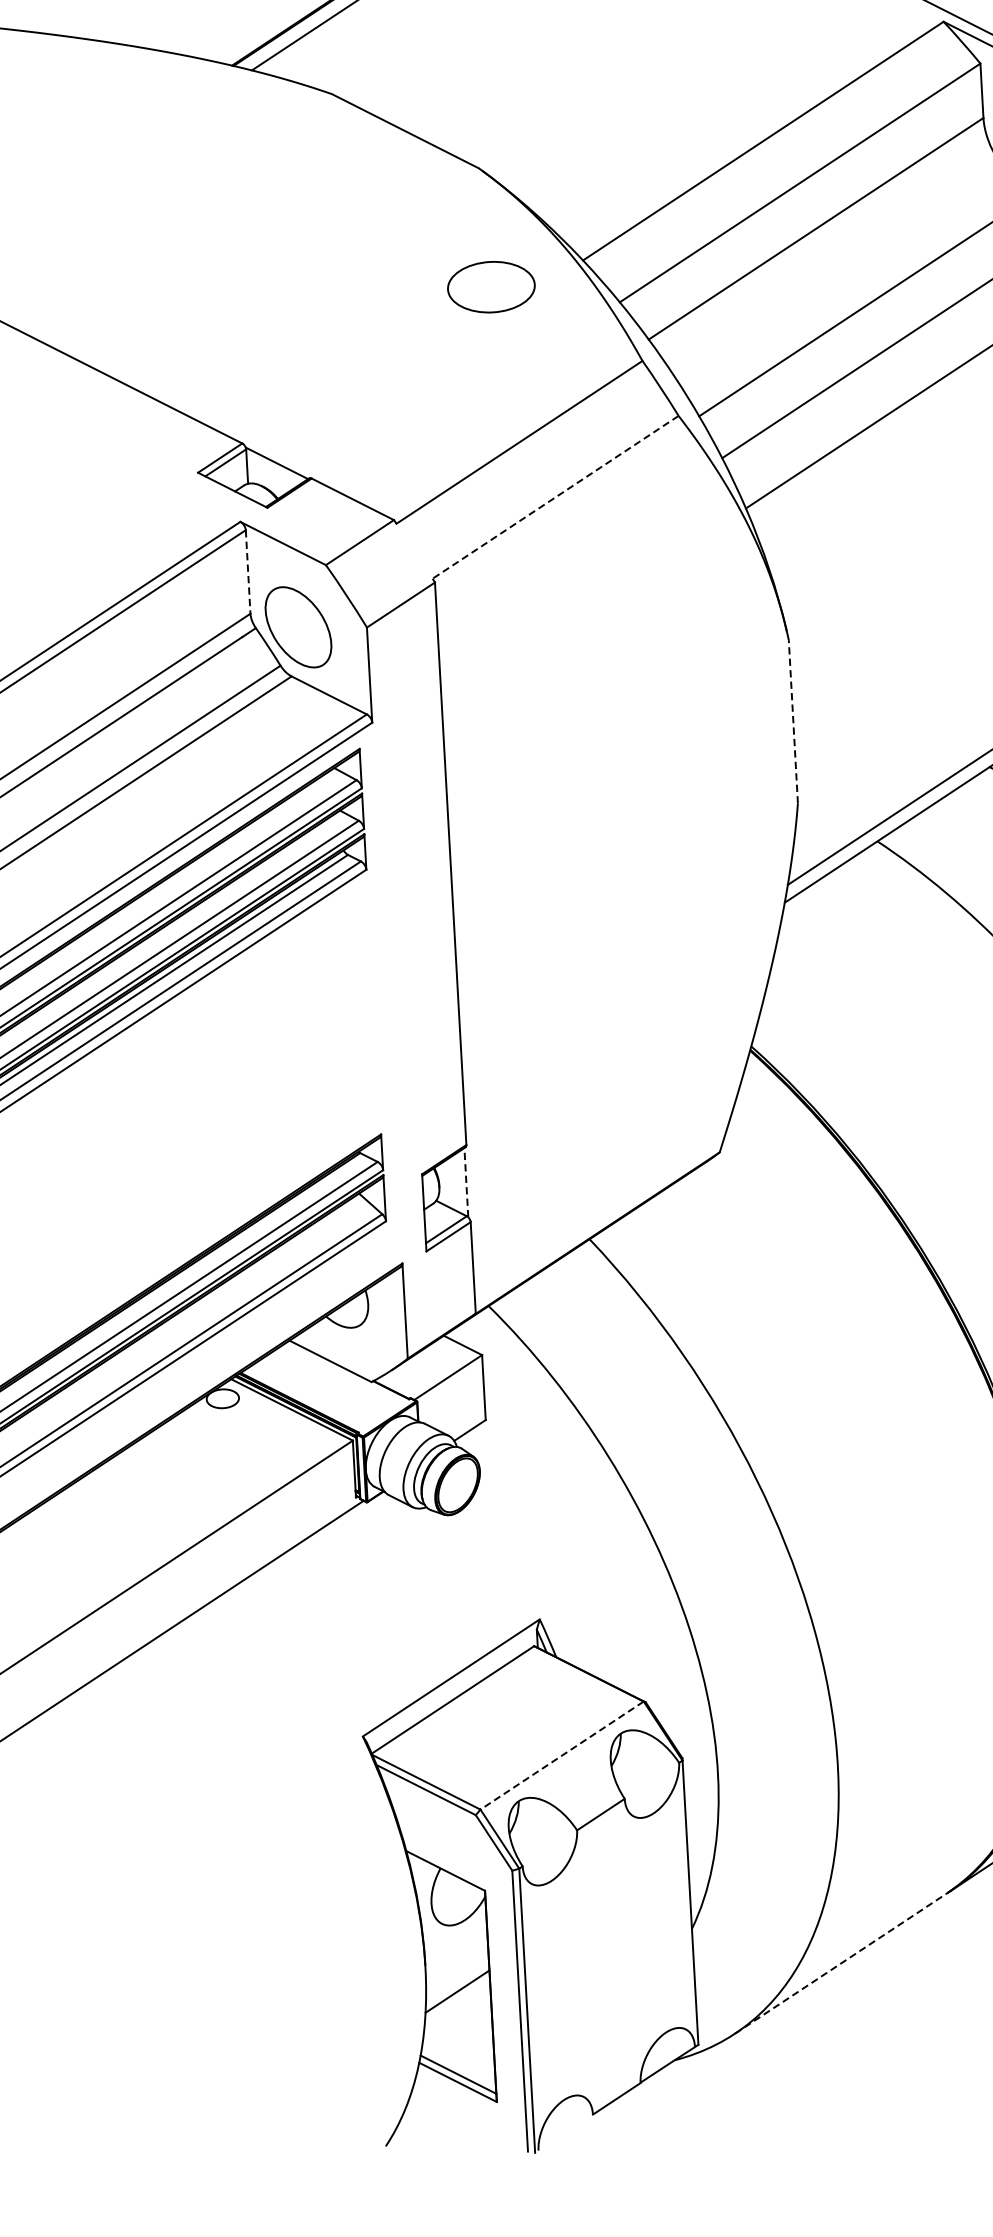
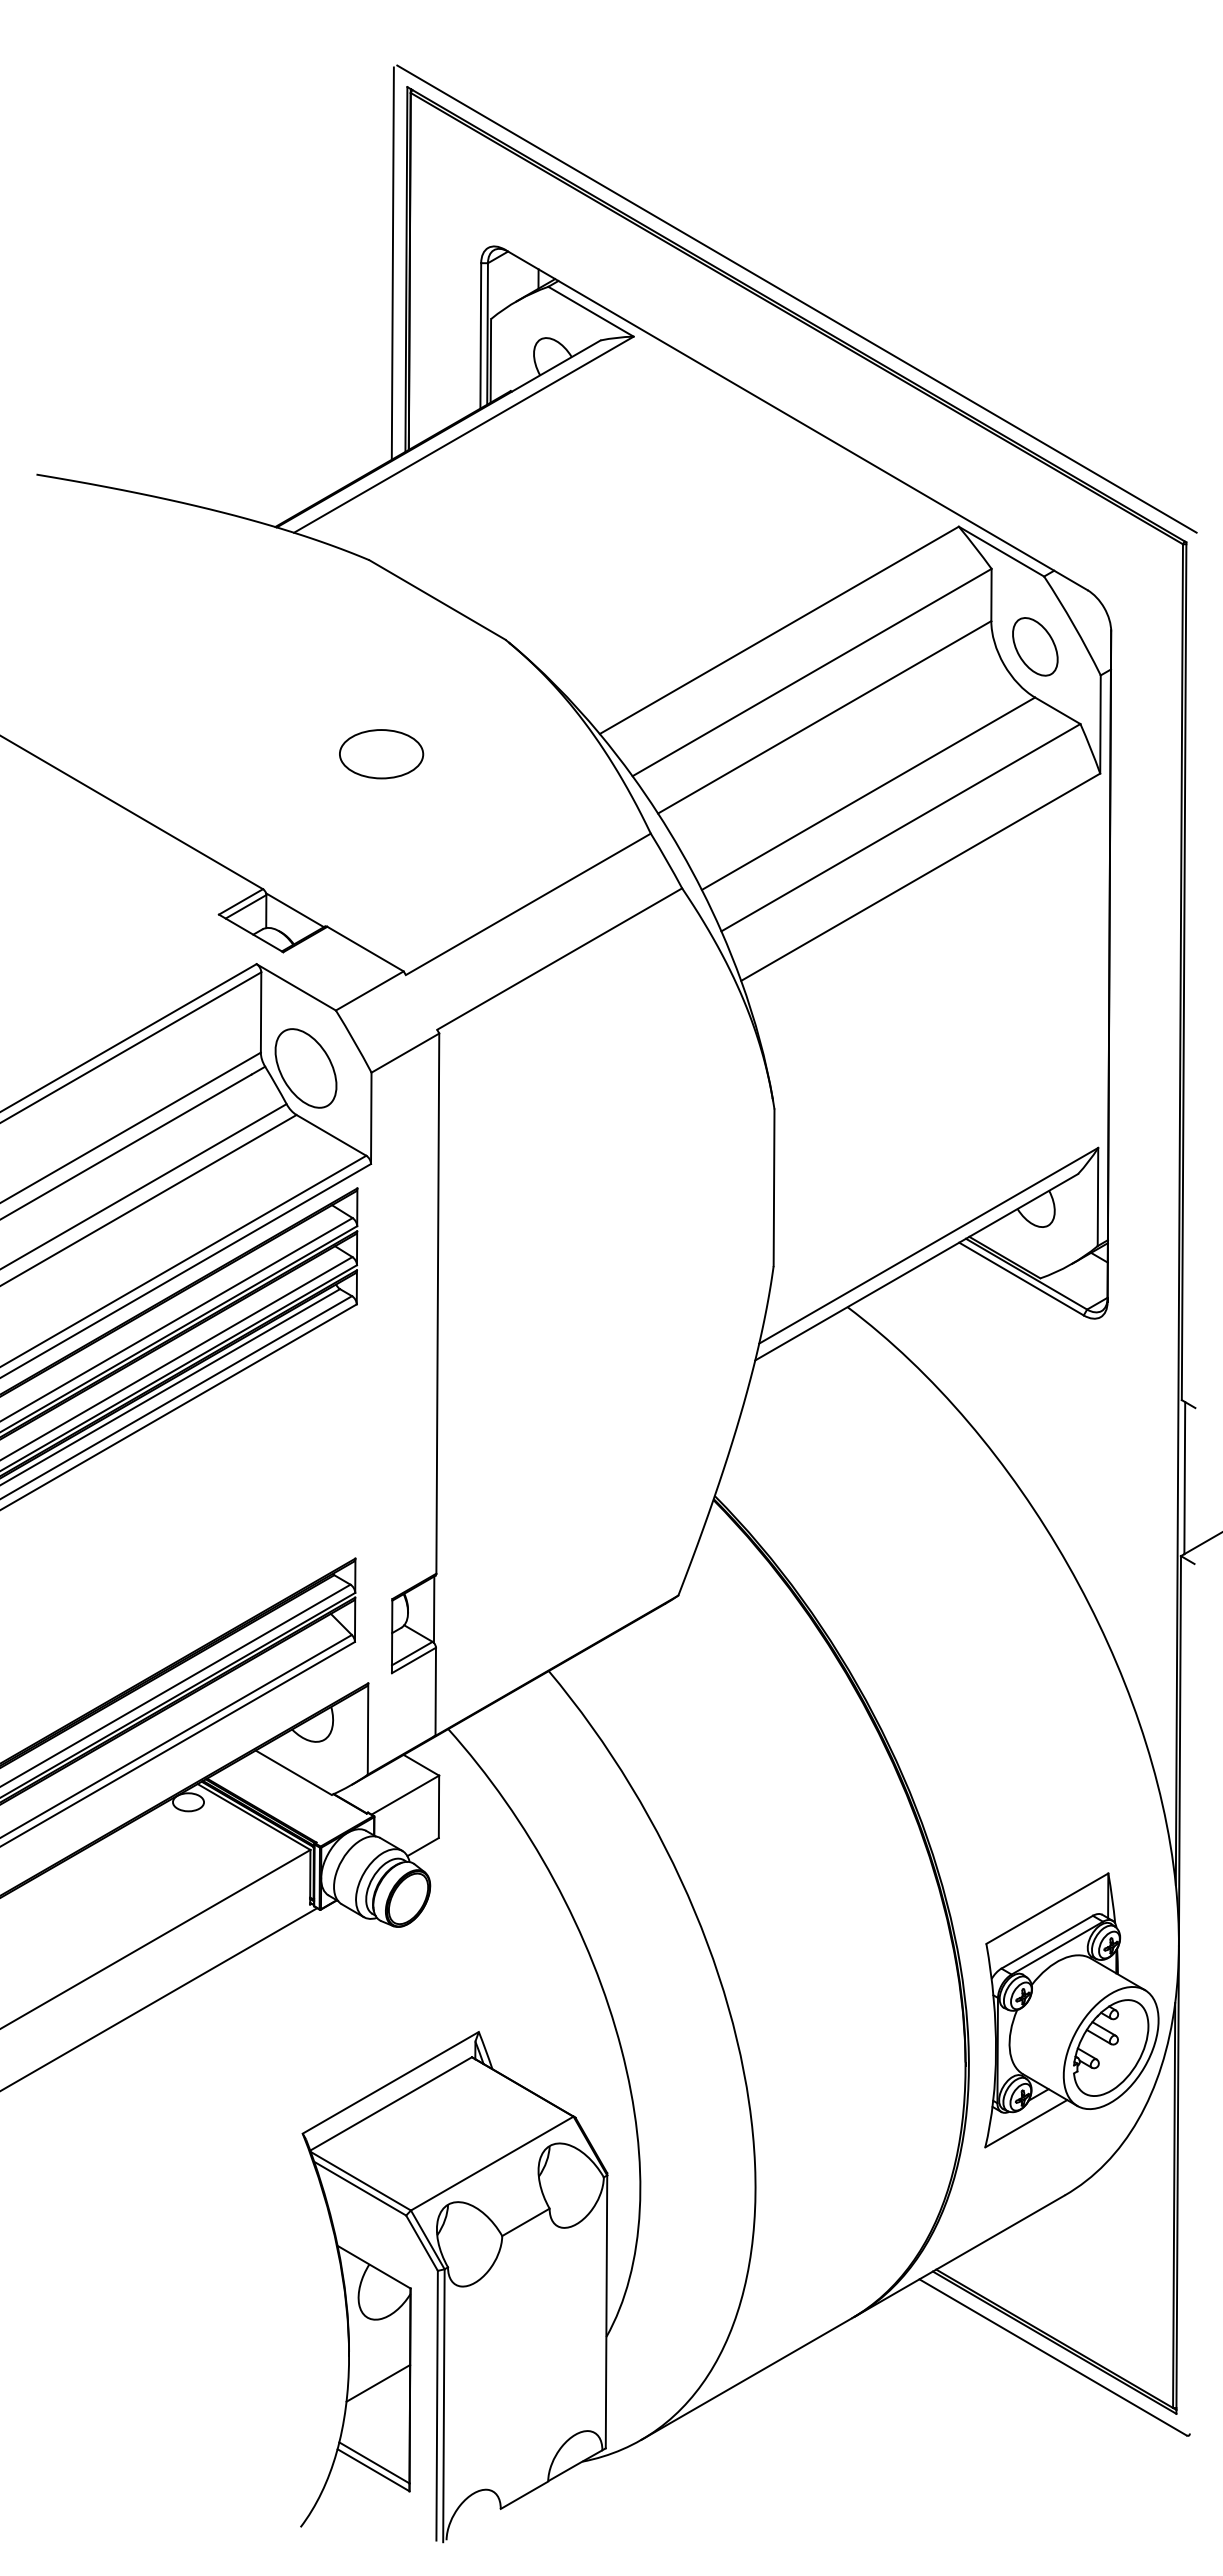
part: (491, 287) -> (381, 754), moved
line: (555, 497) -> (559, 959), dashed -> solid
line: (248, 572) -> (261, 1013), dashed -> solid
line: (793, 721) -> (774, 1187), dashed -> solid
line: (466, 1182) -> (434, 1609), dashed -> solid
line: (562, 1755) -> (492, 2163), dashed -> solid
line: (840, 1963) -> (746, 2378), dashed -> solid

